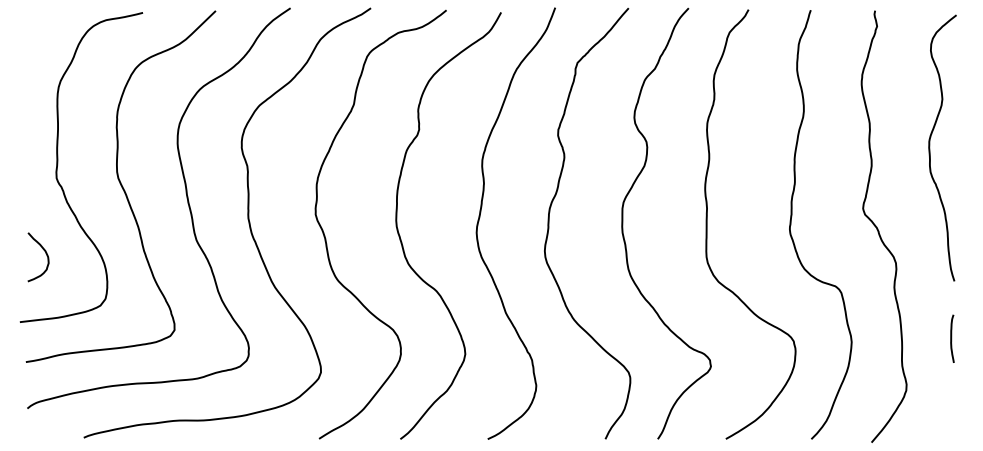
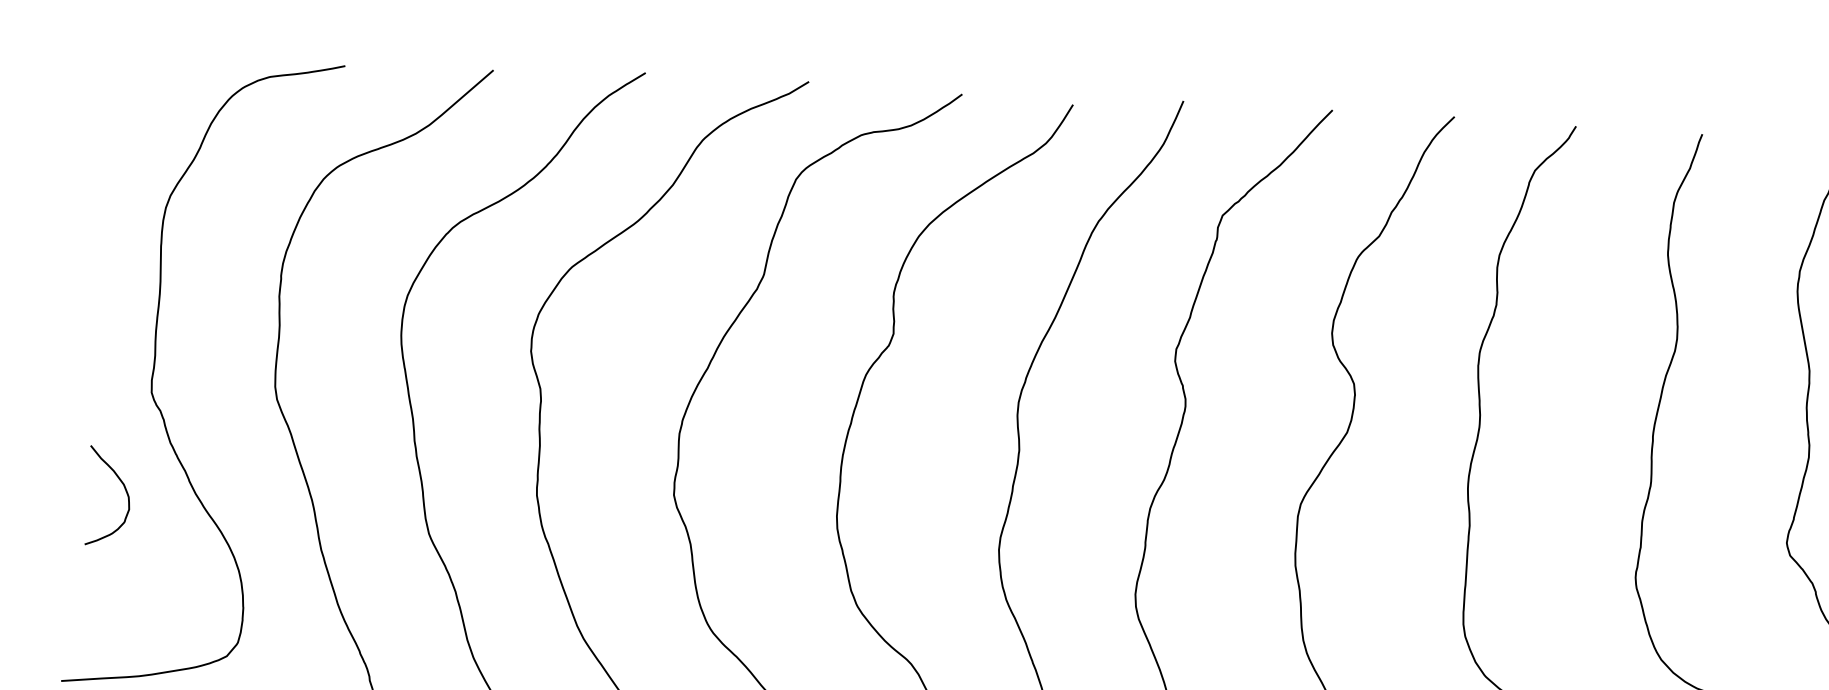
curve: (45, 253) -> (123, 489), moved

